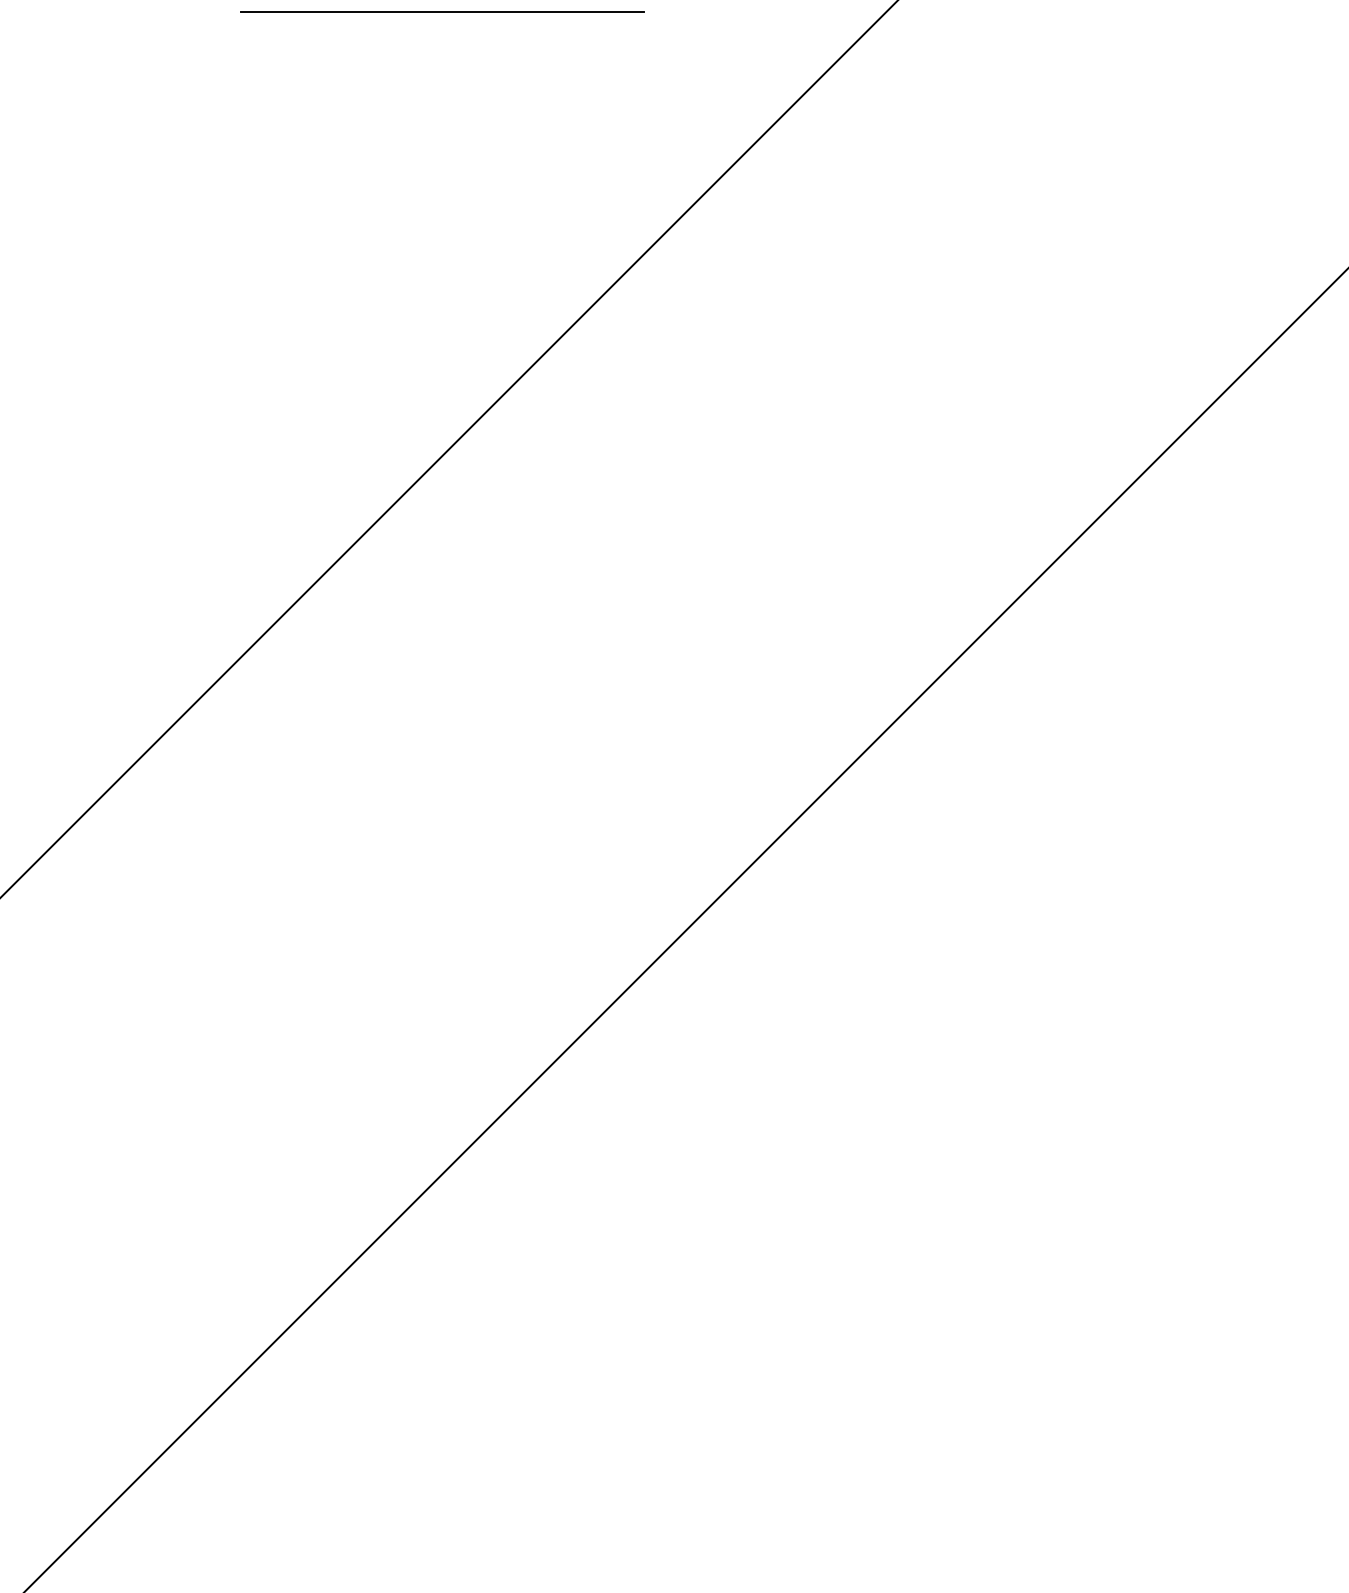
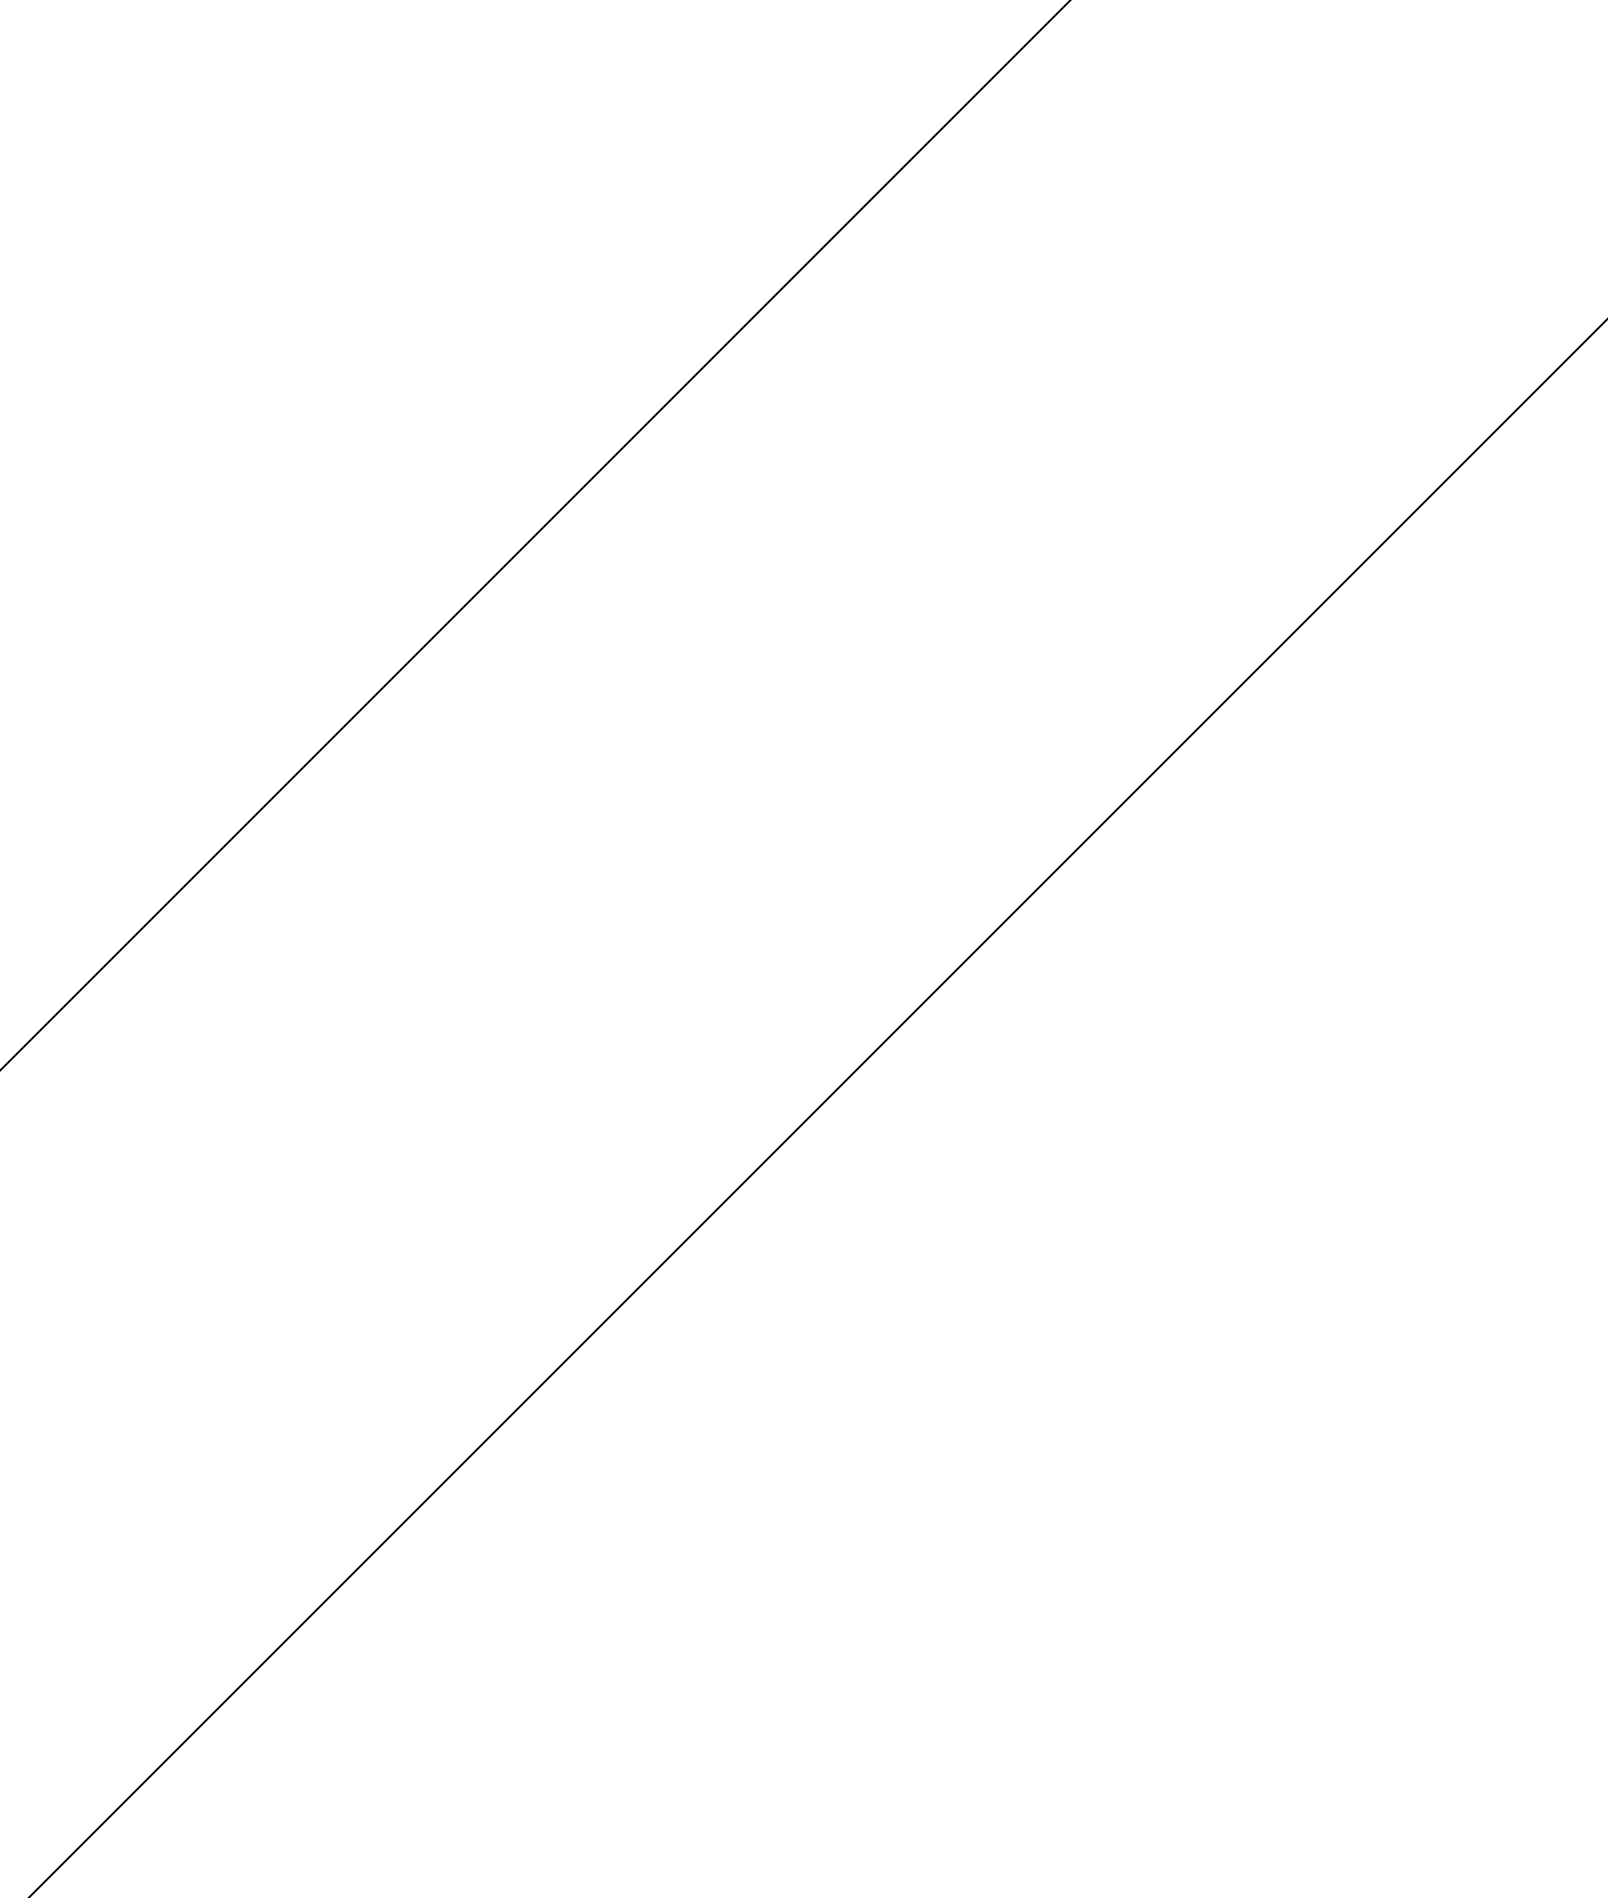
line: (442, 11) -> (527, 13), removed

